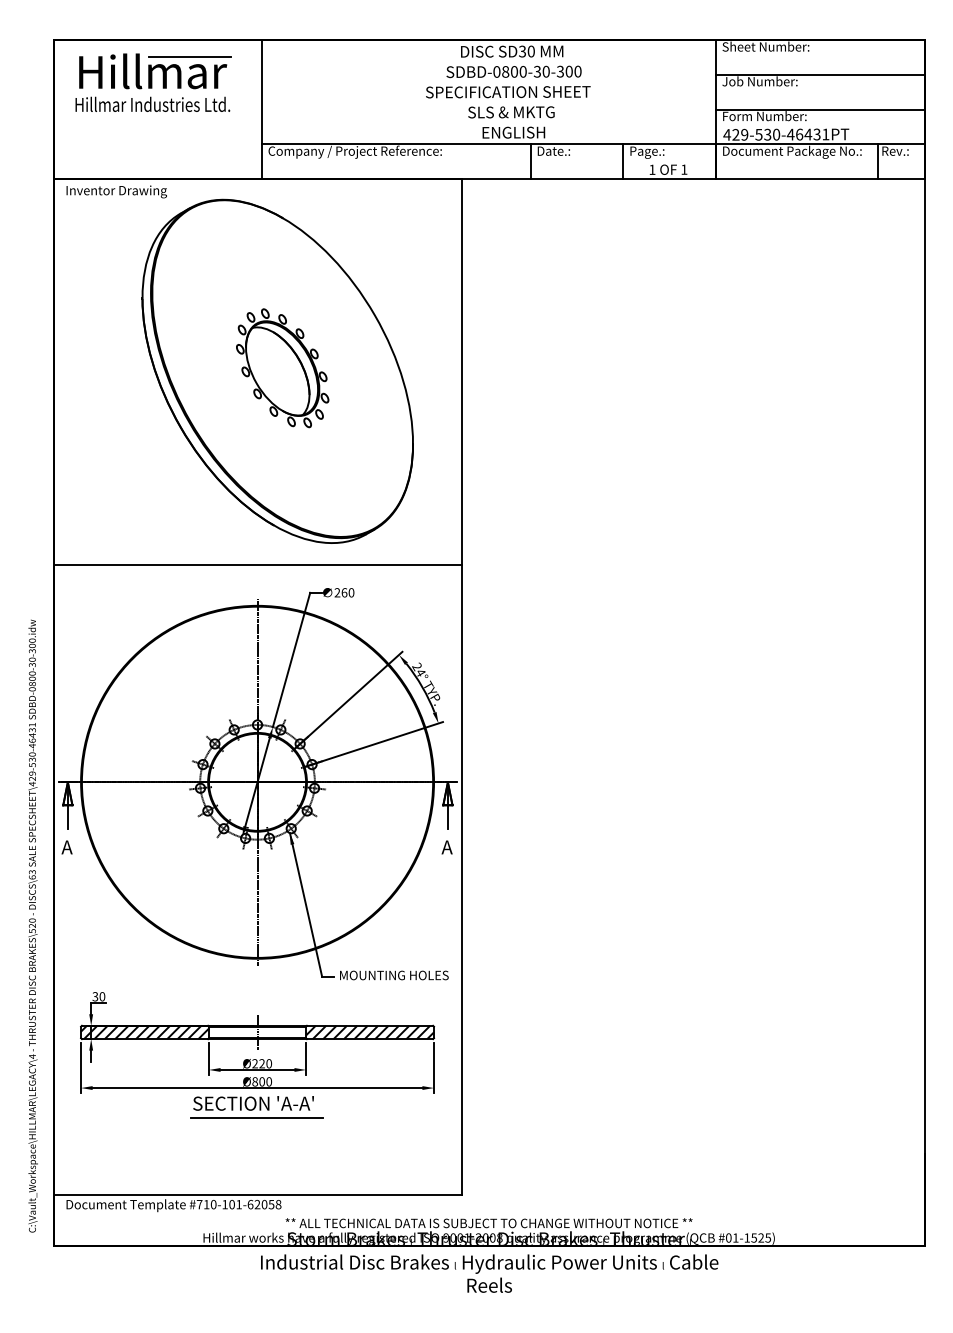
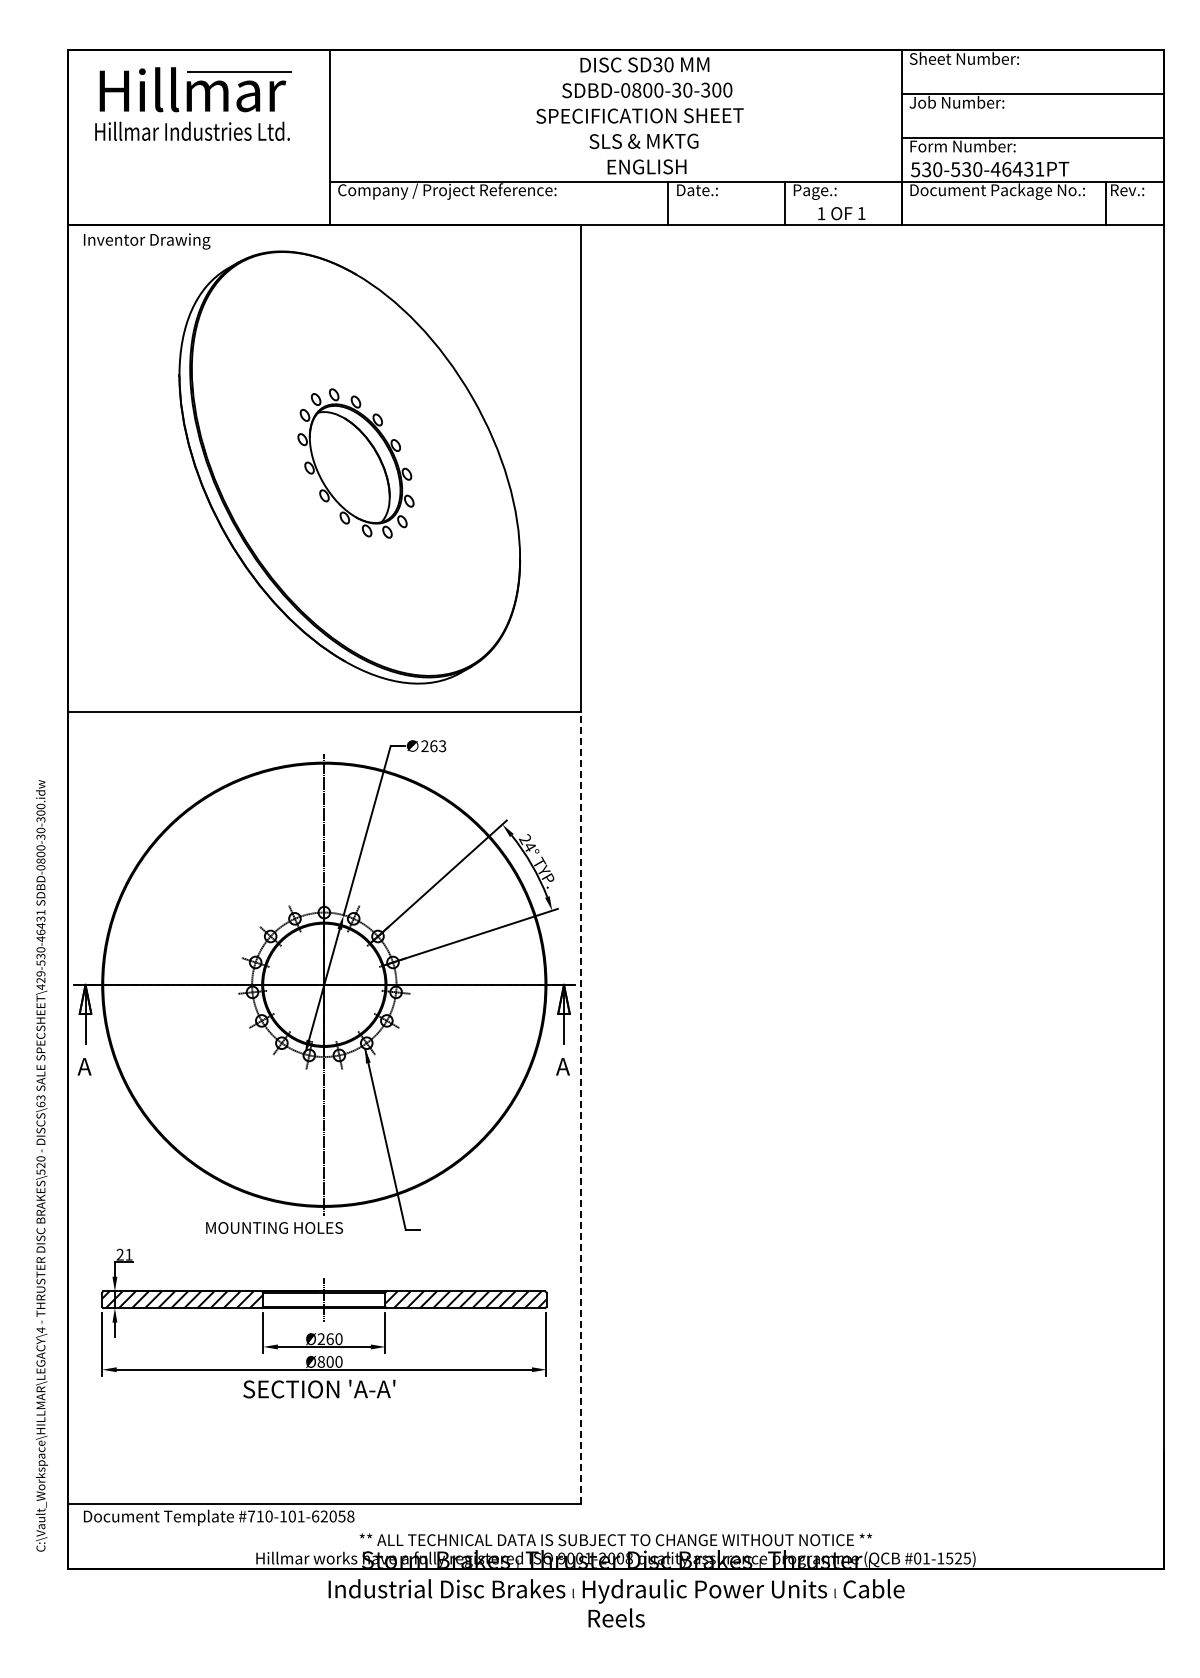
text: (735, 134) -> (926, 169), 429-530-46431PT -> 530-530-46431PT
text: (351, 593) -> (442, 746), 260 -> 263
line: (461, 879) -> (581, 1107), solid -> dashed
text: (394, 975) -> (274, 1227), moved
text: (98, 996) -> (124, 1254), 30 -> 21
text: (261, 1064) -> (329, 1339), Ø220 -> Ø260
line: (256, 1118) -> (323, 1407), removed

